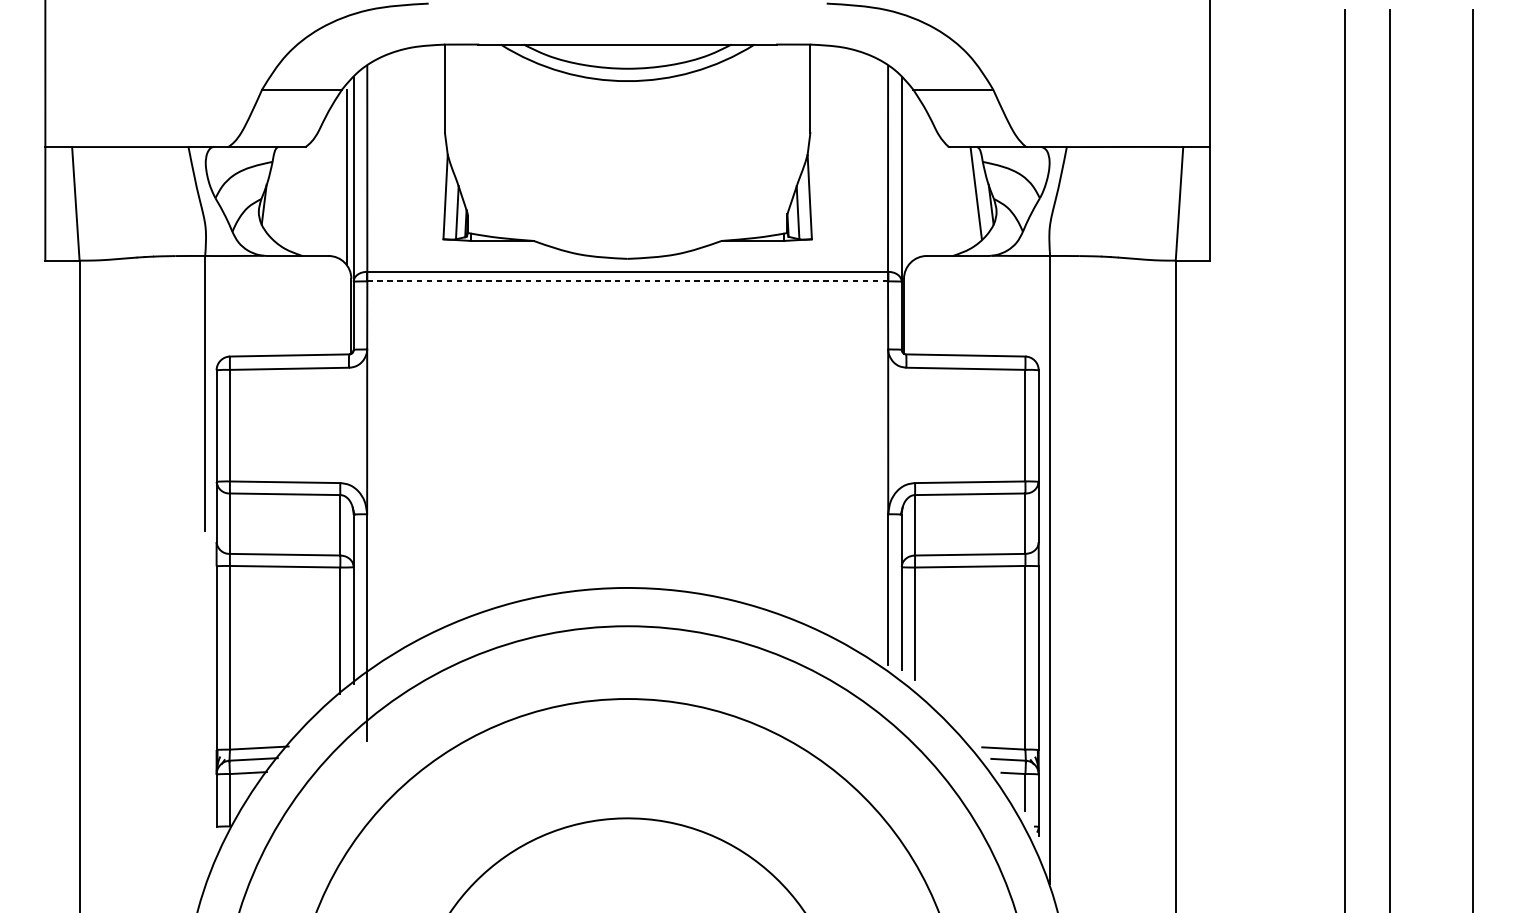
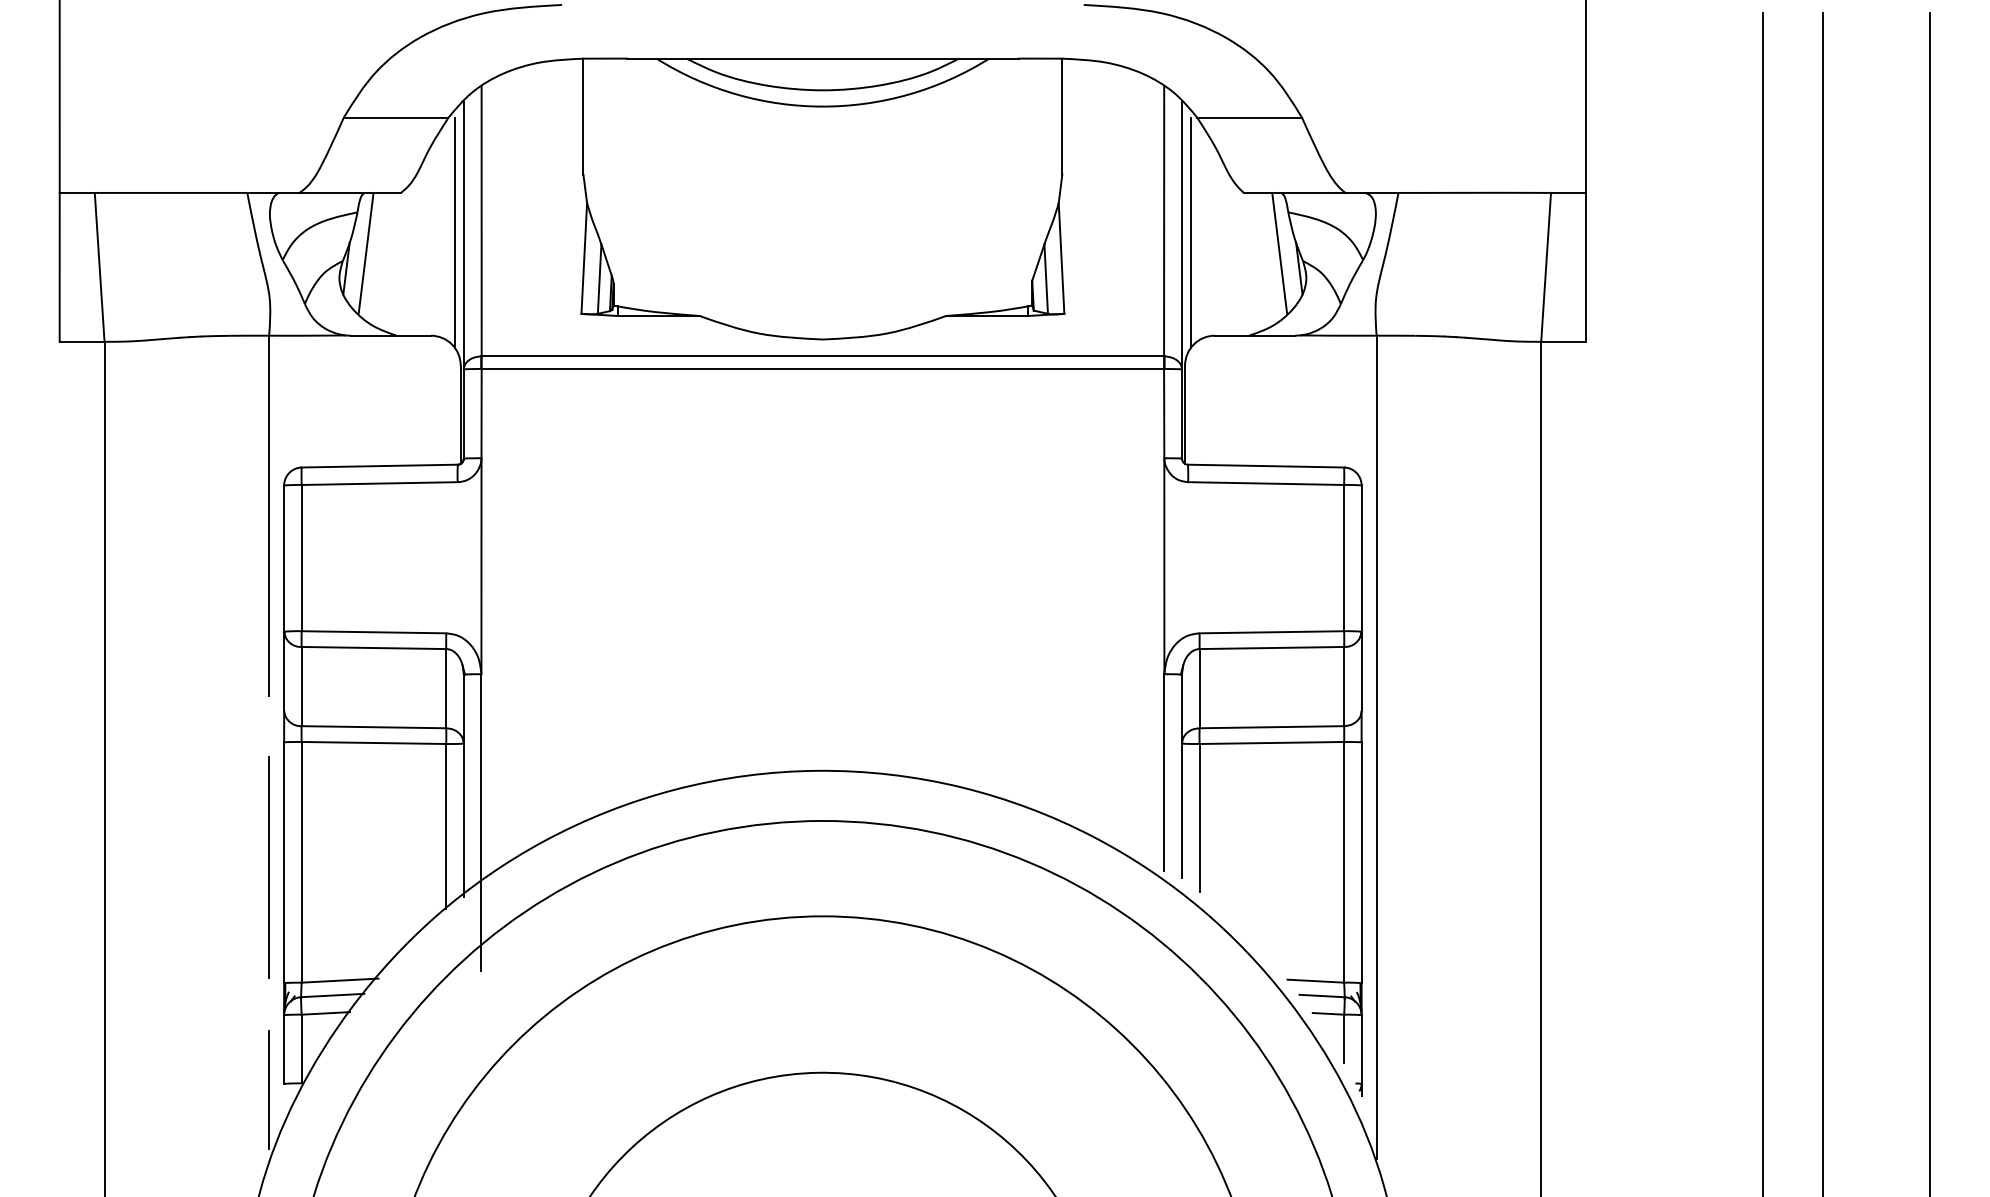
line: (908, 177) -> (1190, 232), added
line: (278, 192) -> (365, 252), added
line: (627, 281) -> (822, 368), dashed -> solid
line: (204, 661) -> (268, 867), added
line: (205, 831) -> (269, 1089), added

